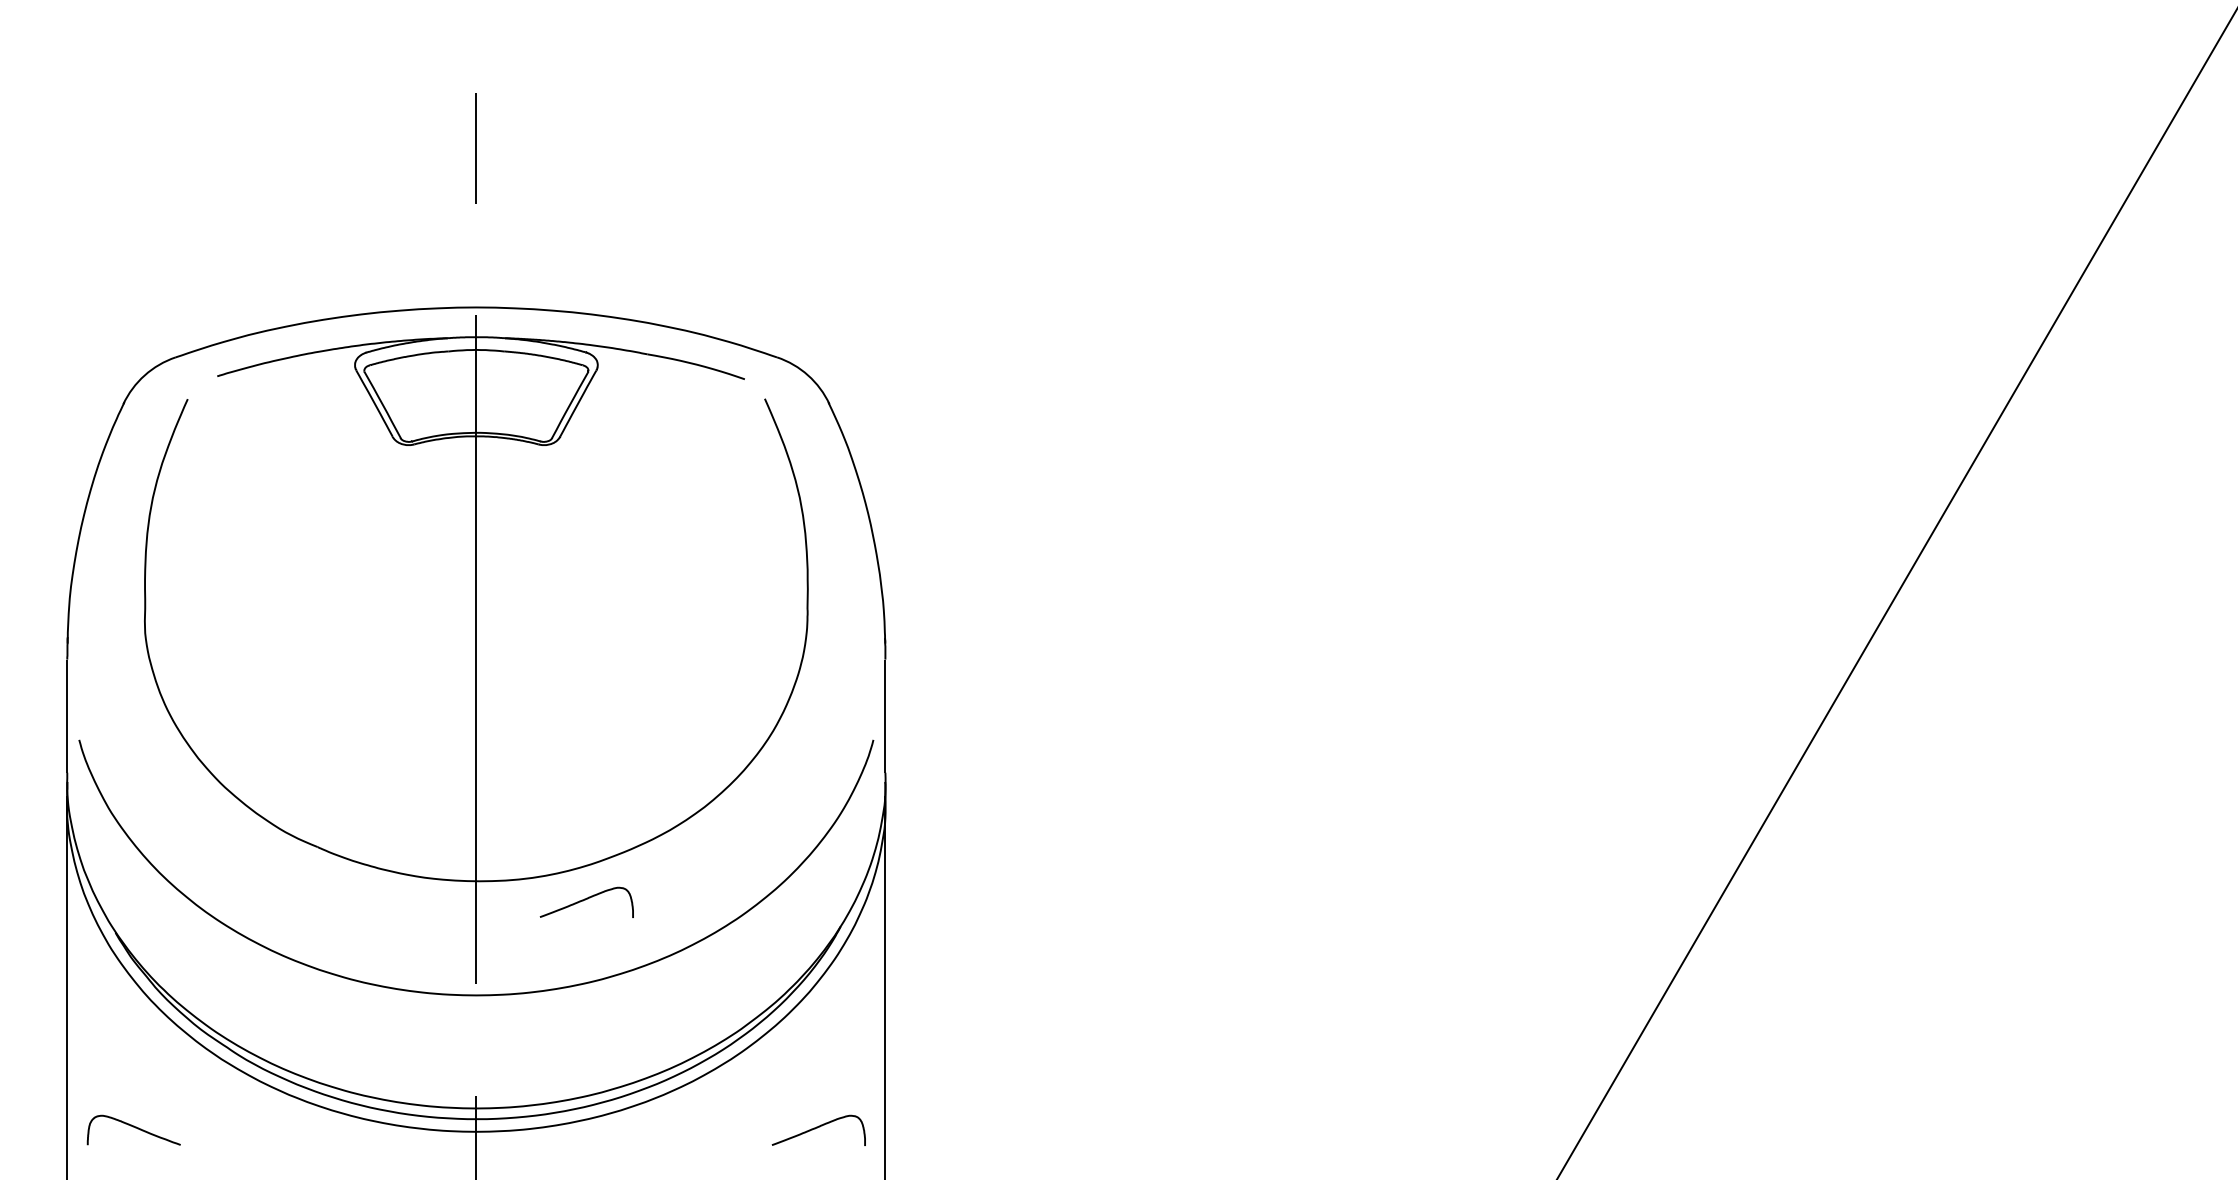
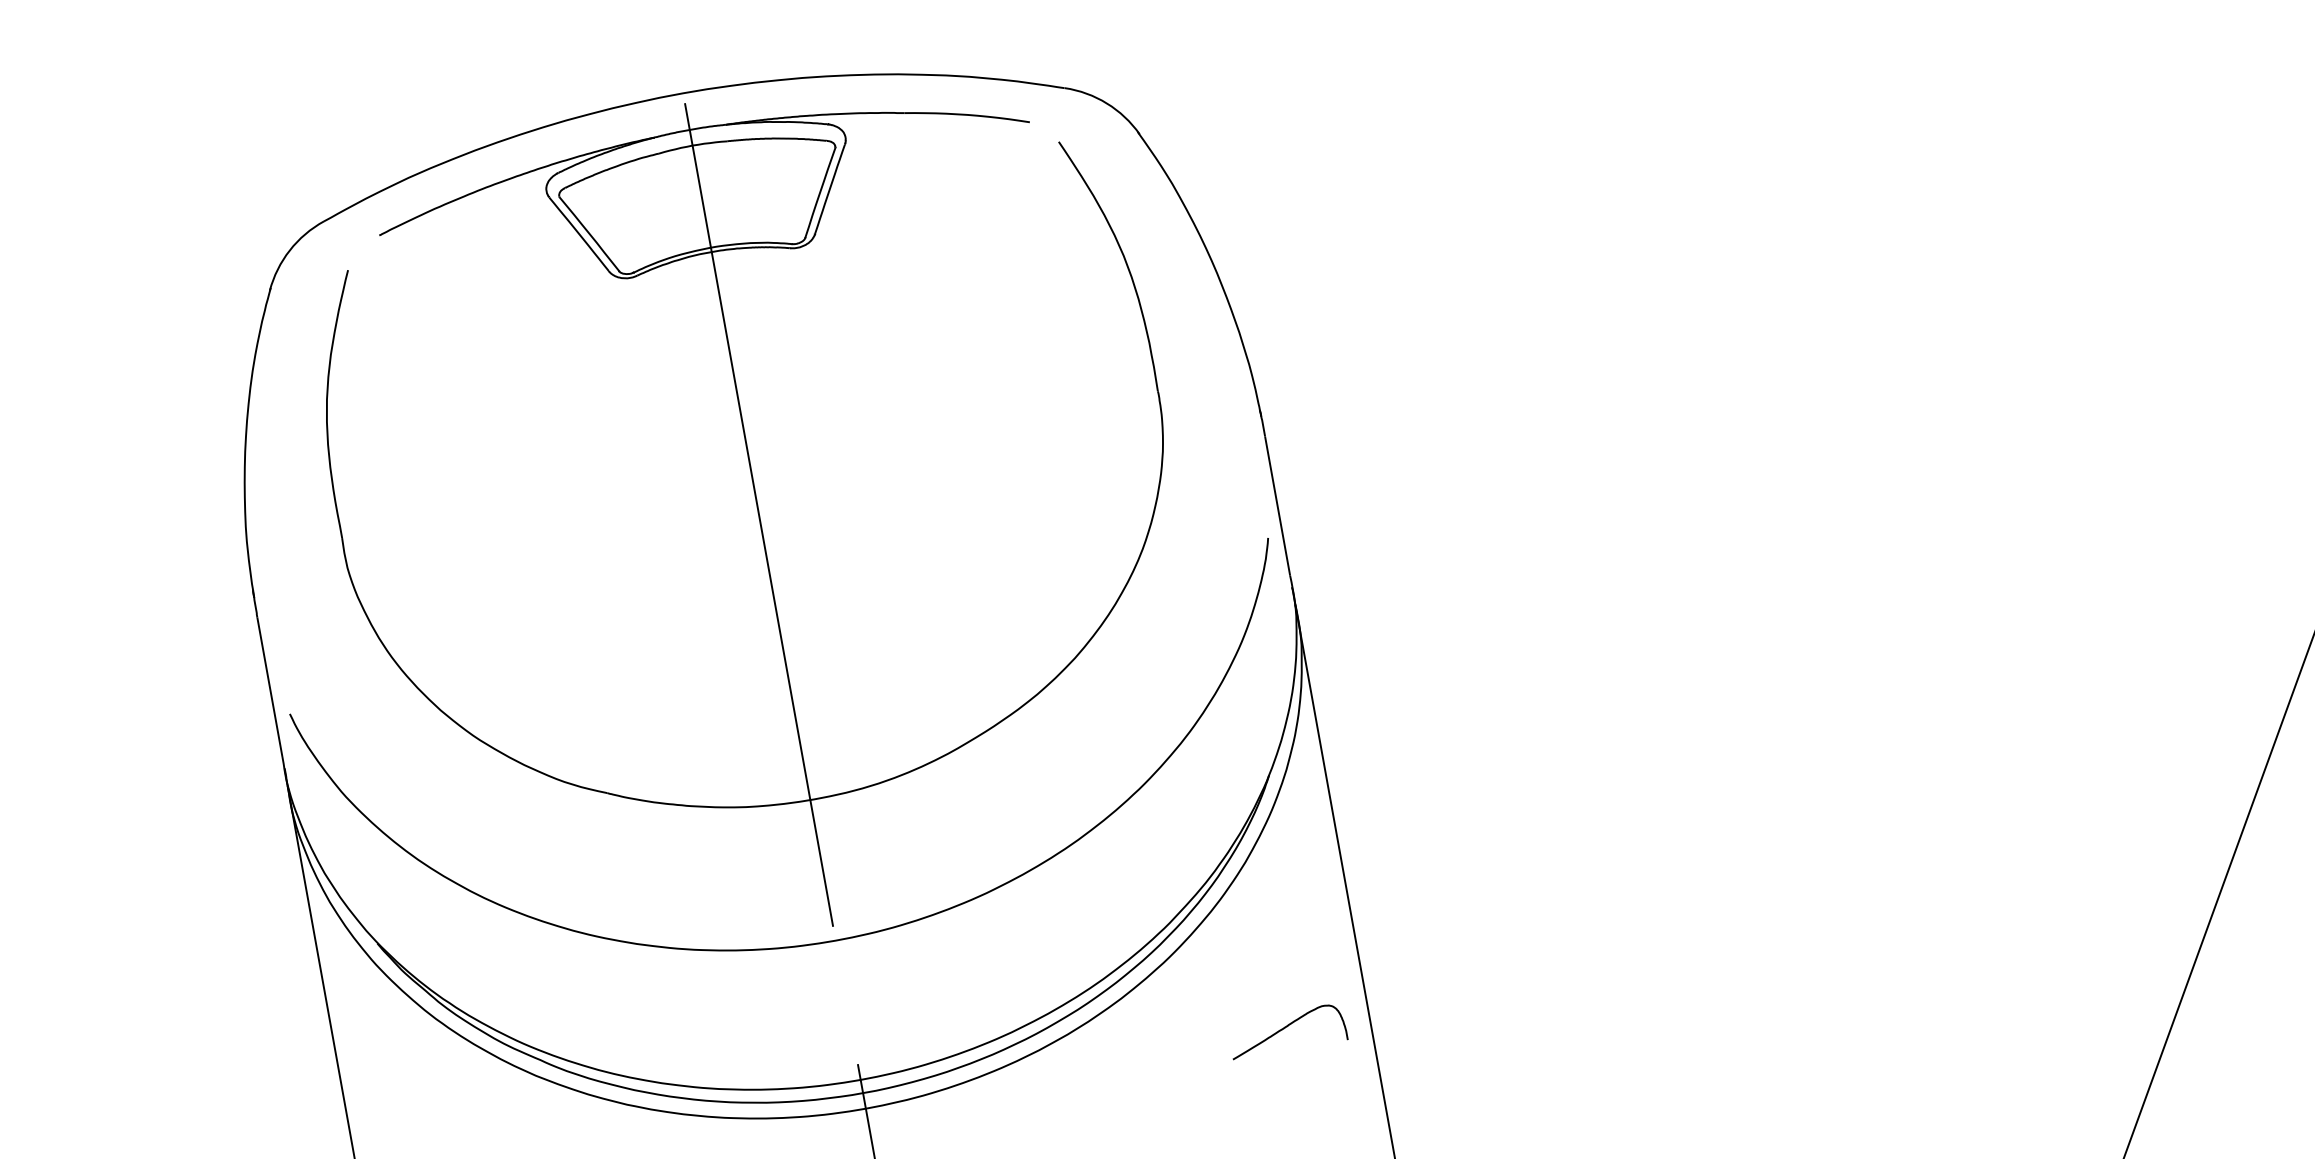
curve: (585, 900) -> (949, 799), removed

